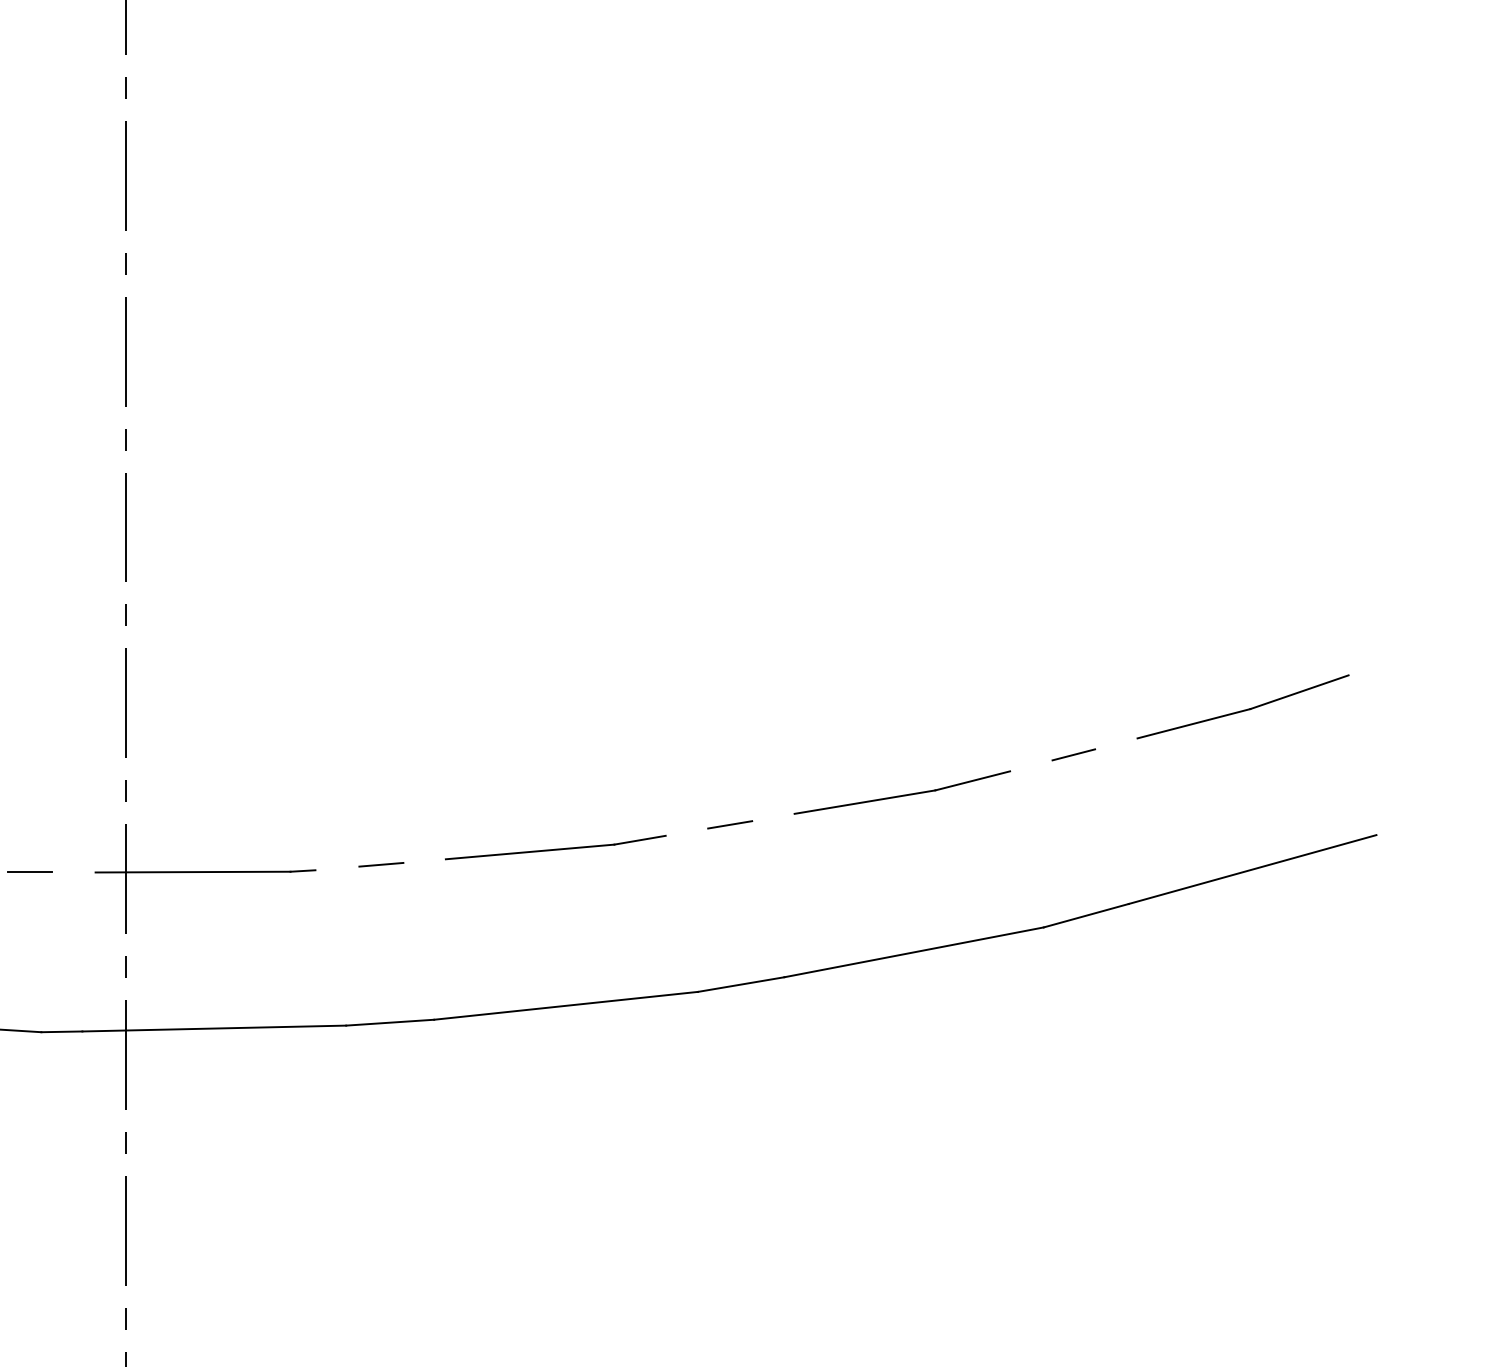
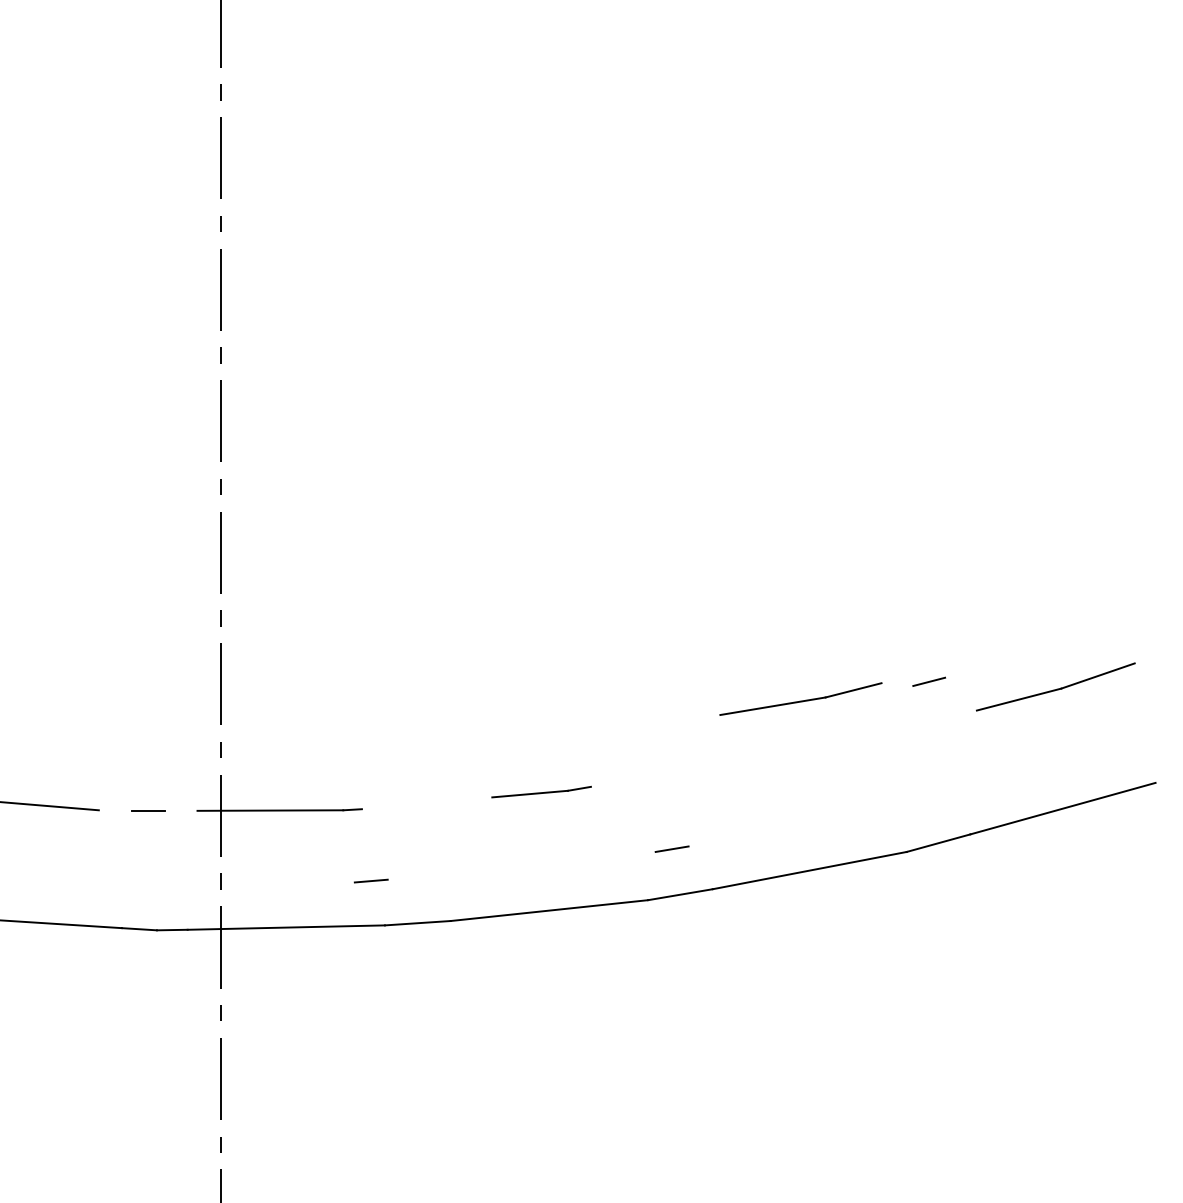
line: (1072, 754) -> (928, 681), moved
part: (901, 791) -> (800, 698), moved
line: (729, 823) -> (671, 848), moved
part: (555, 846) -> (541, 791), size x0.6
line: (380, 863) -> (370, 880), moved

